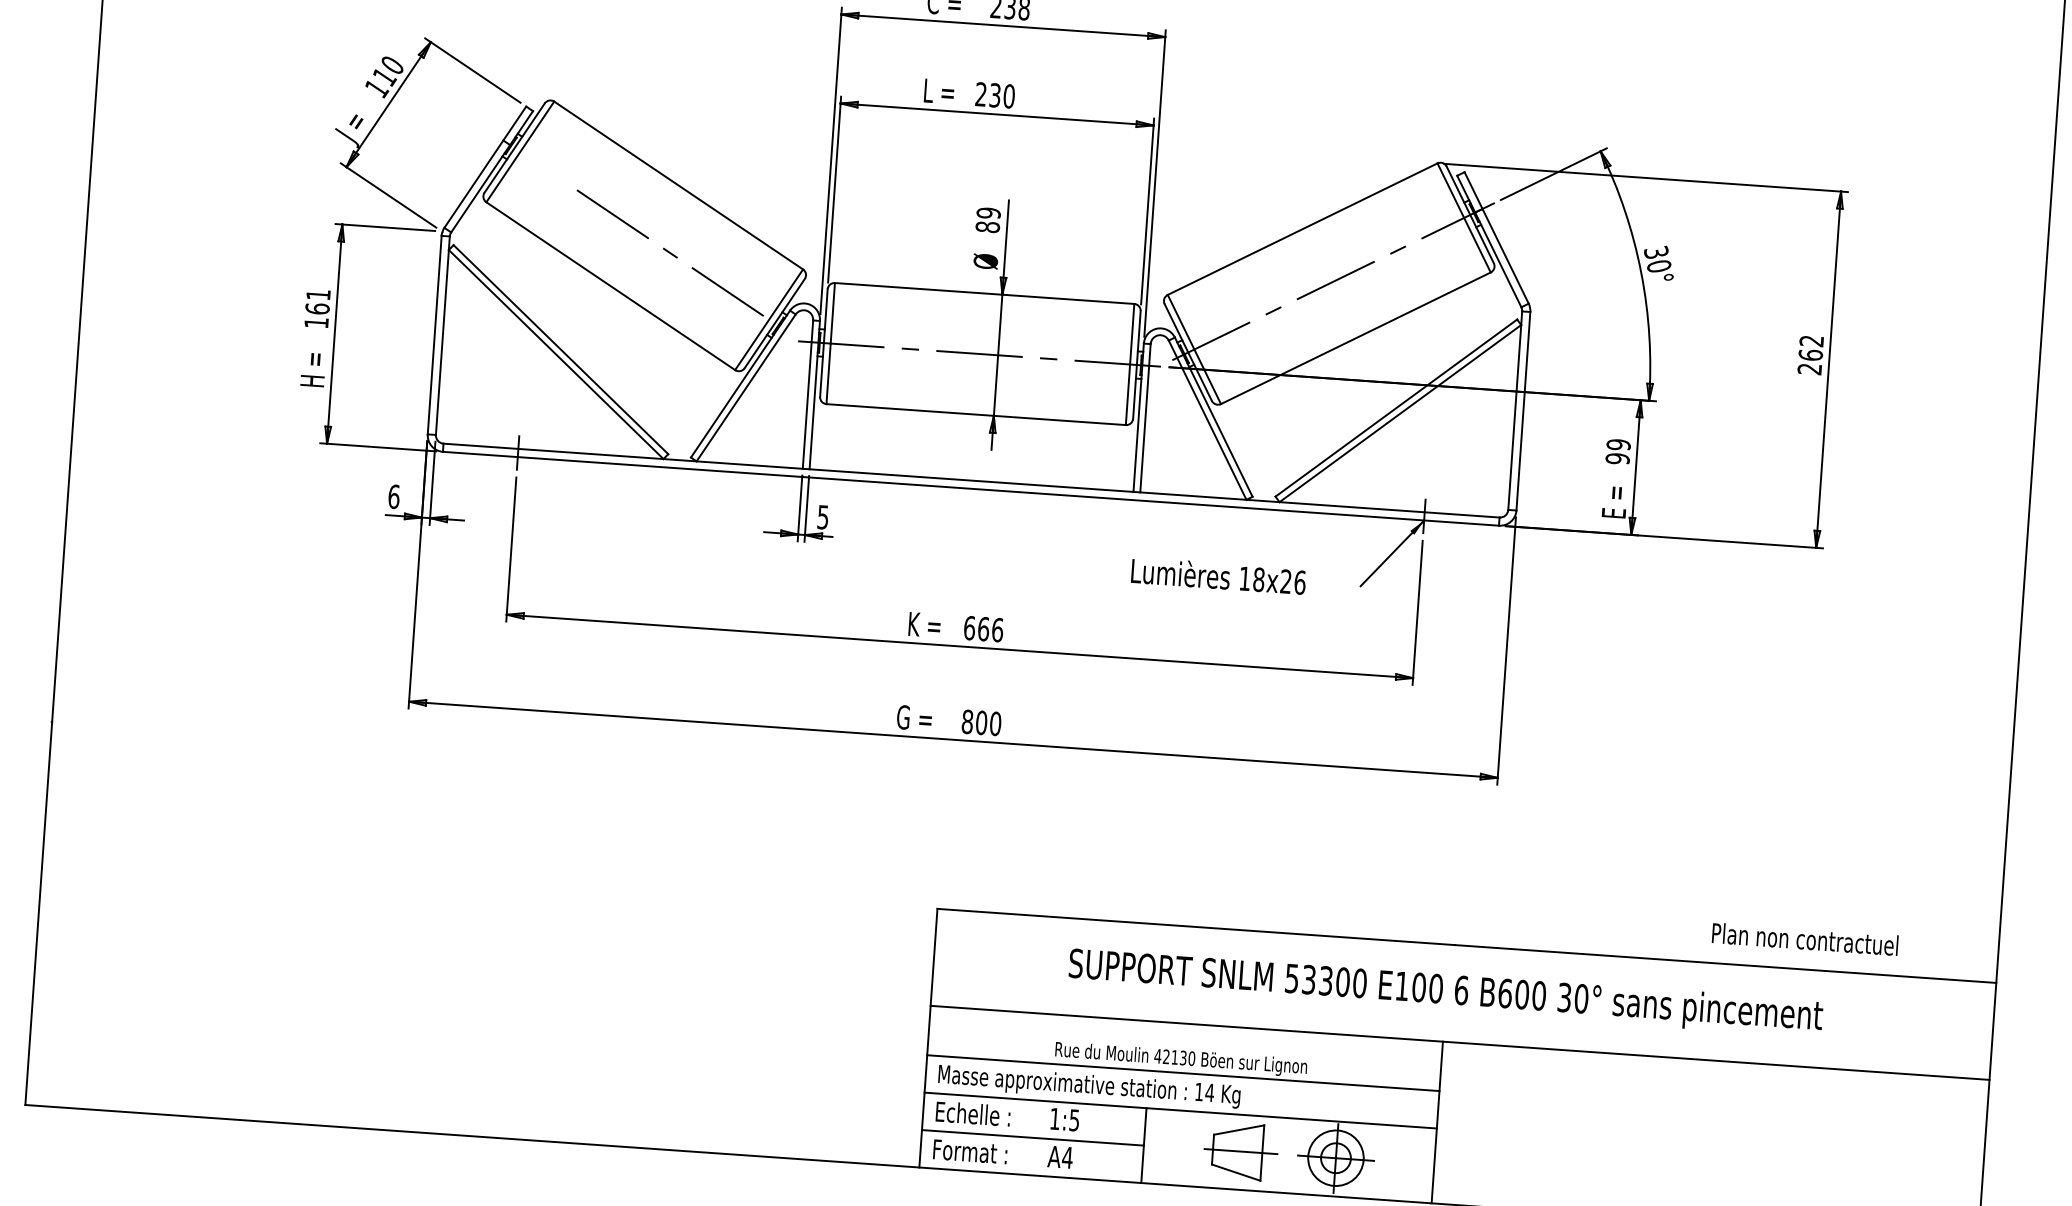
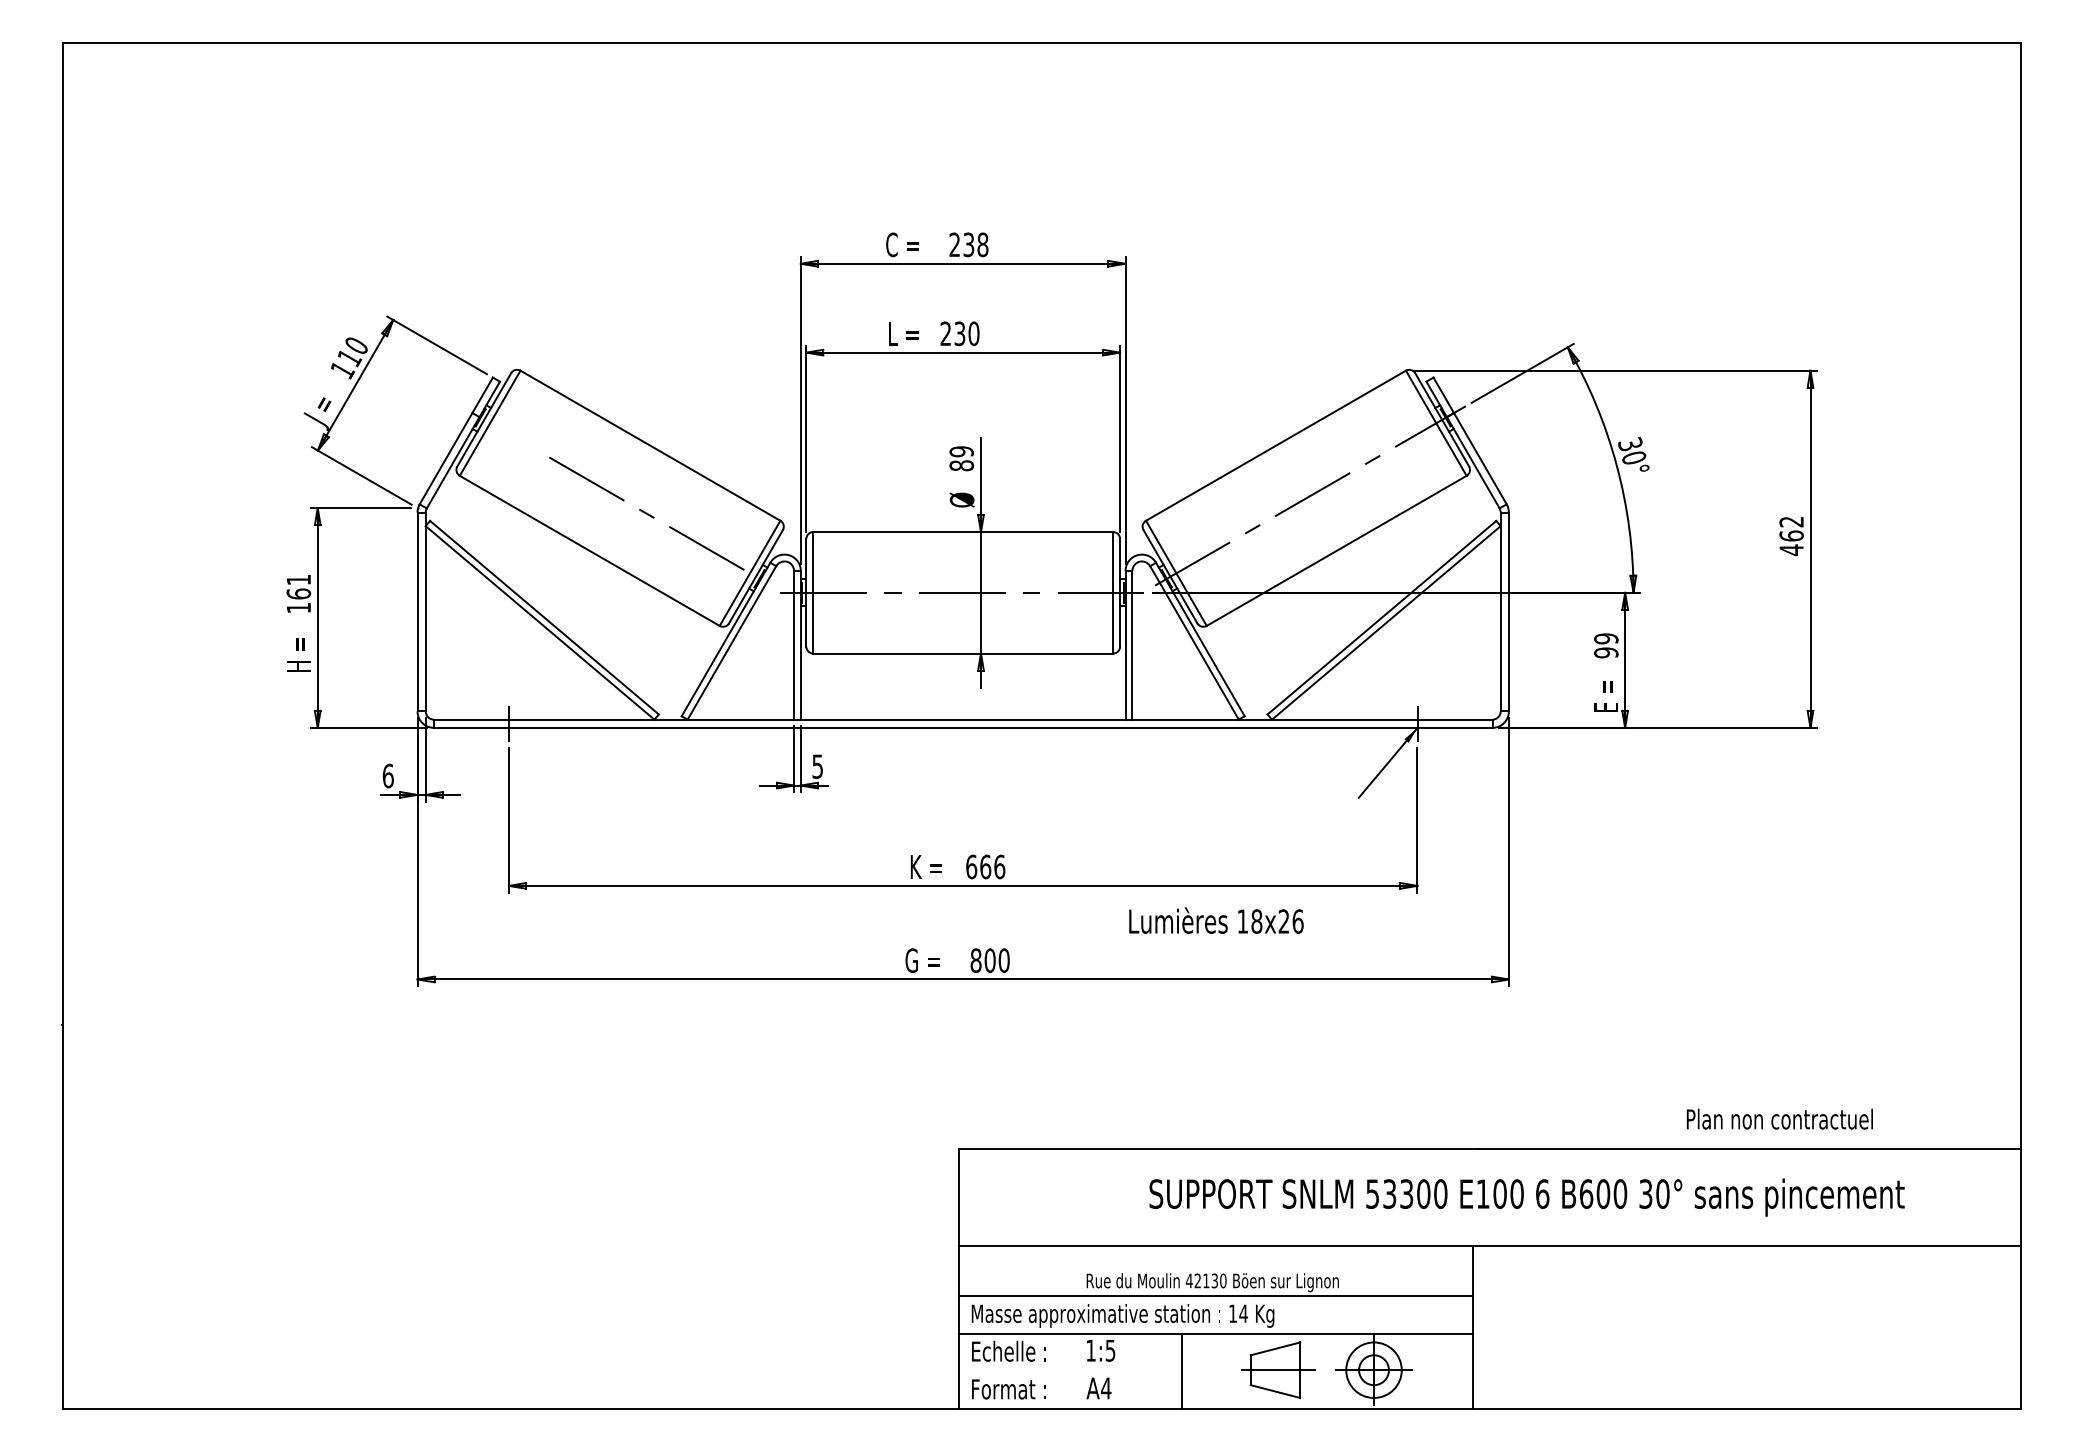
text: (1809, 368) -> (1791, 549), 262 -> 462
text: (1218, 575) -> (1216, 920), moved
text: (1804, 938) -> (1779, 1118), moved
text: (1445, 992) -> (1526, 1197), moved
line: (1033, 1138) -> (1070, 1371), removed

